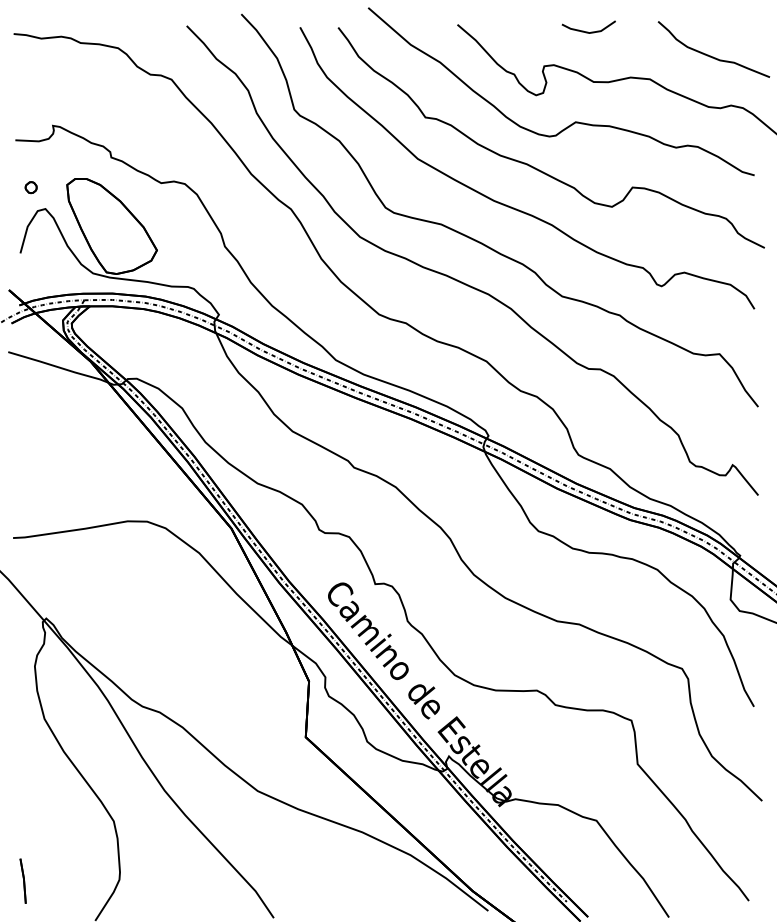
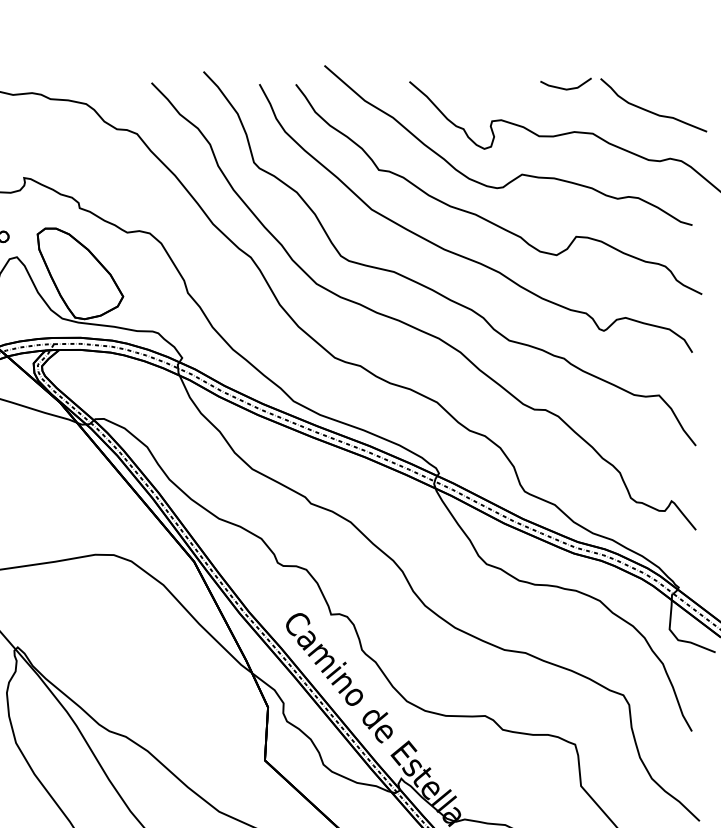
line: (588, 31) -> (565, 88), moved

